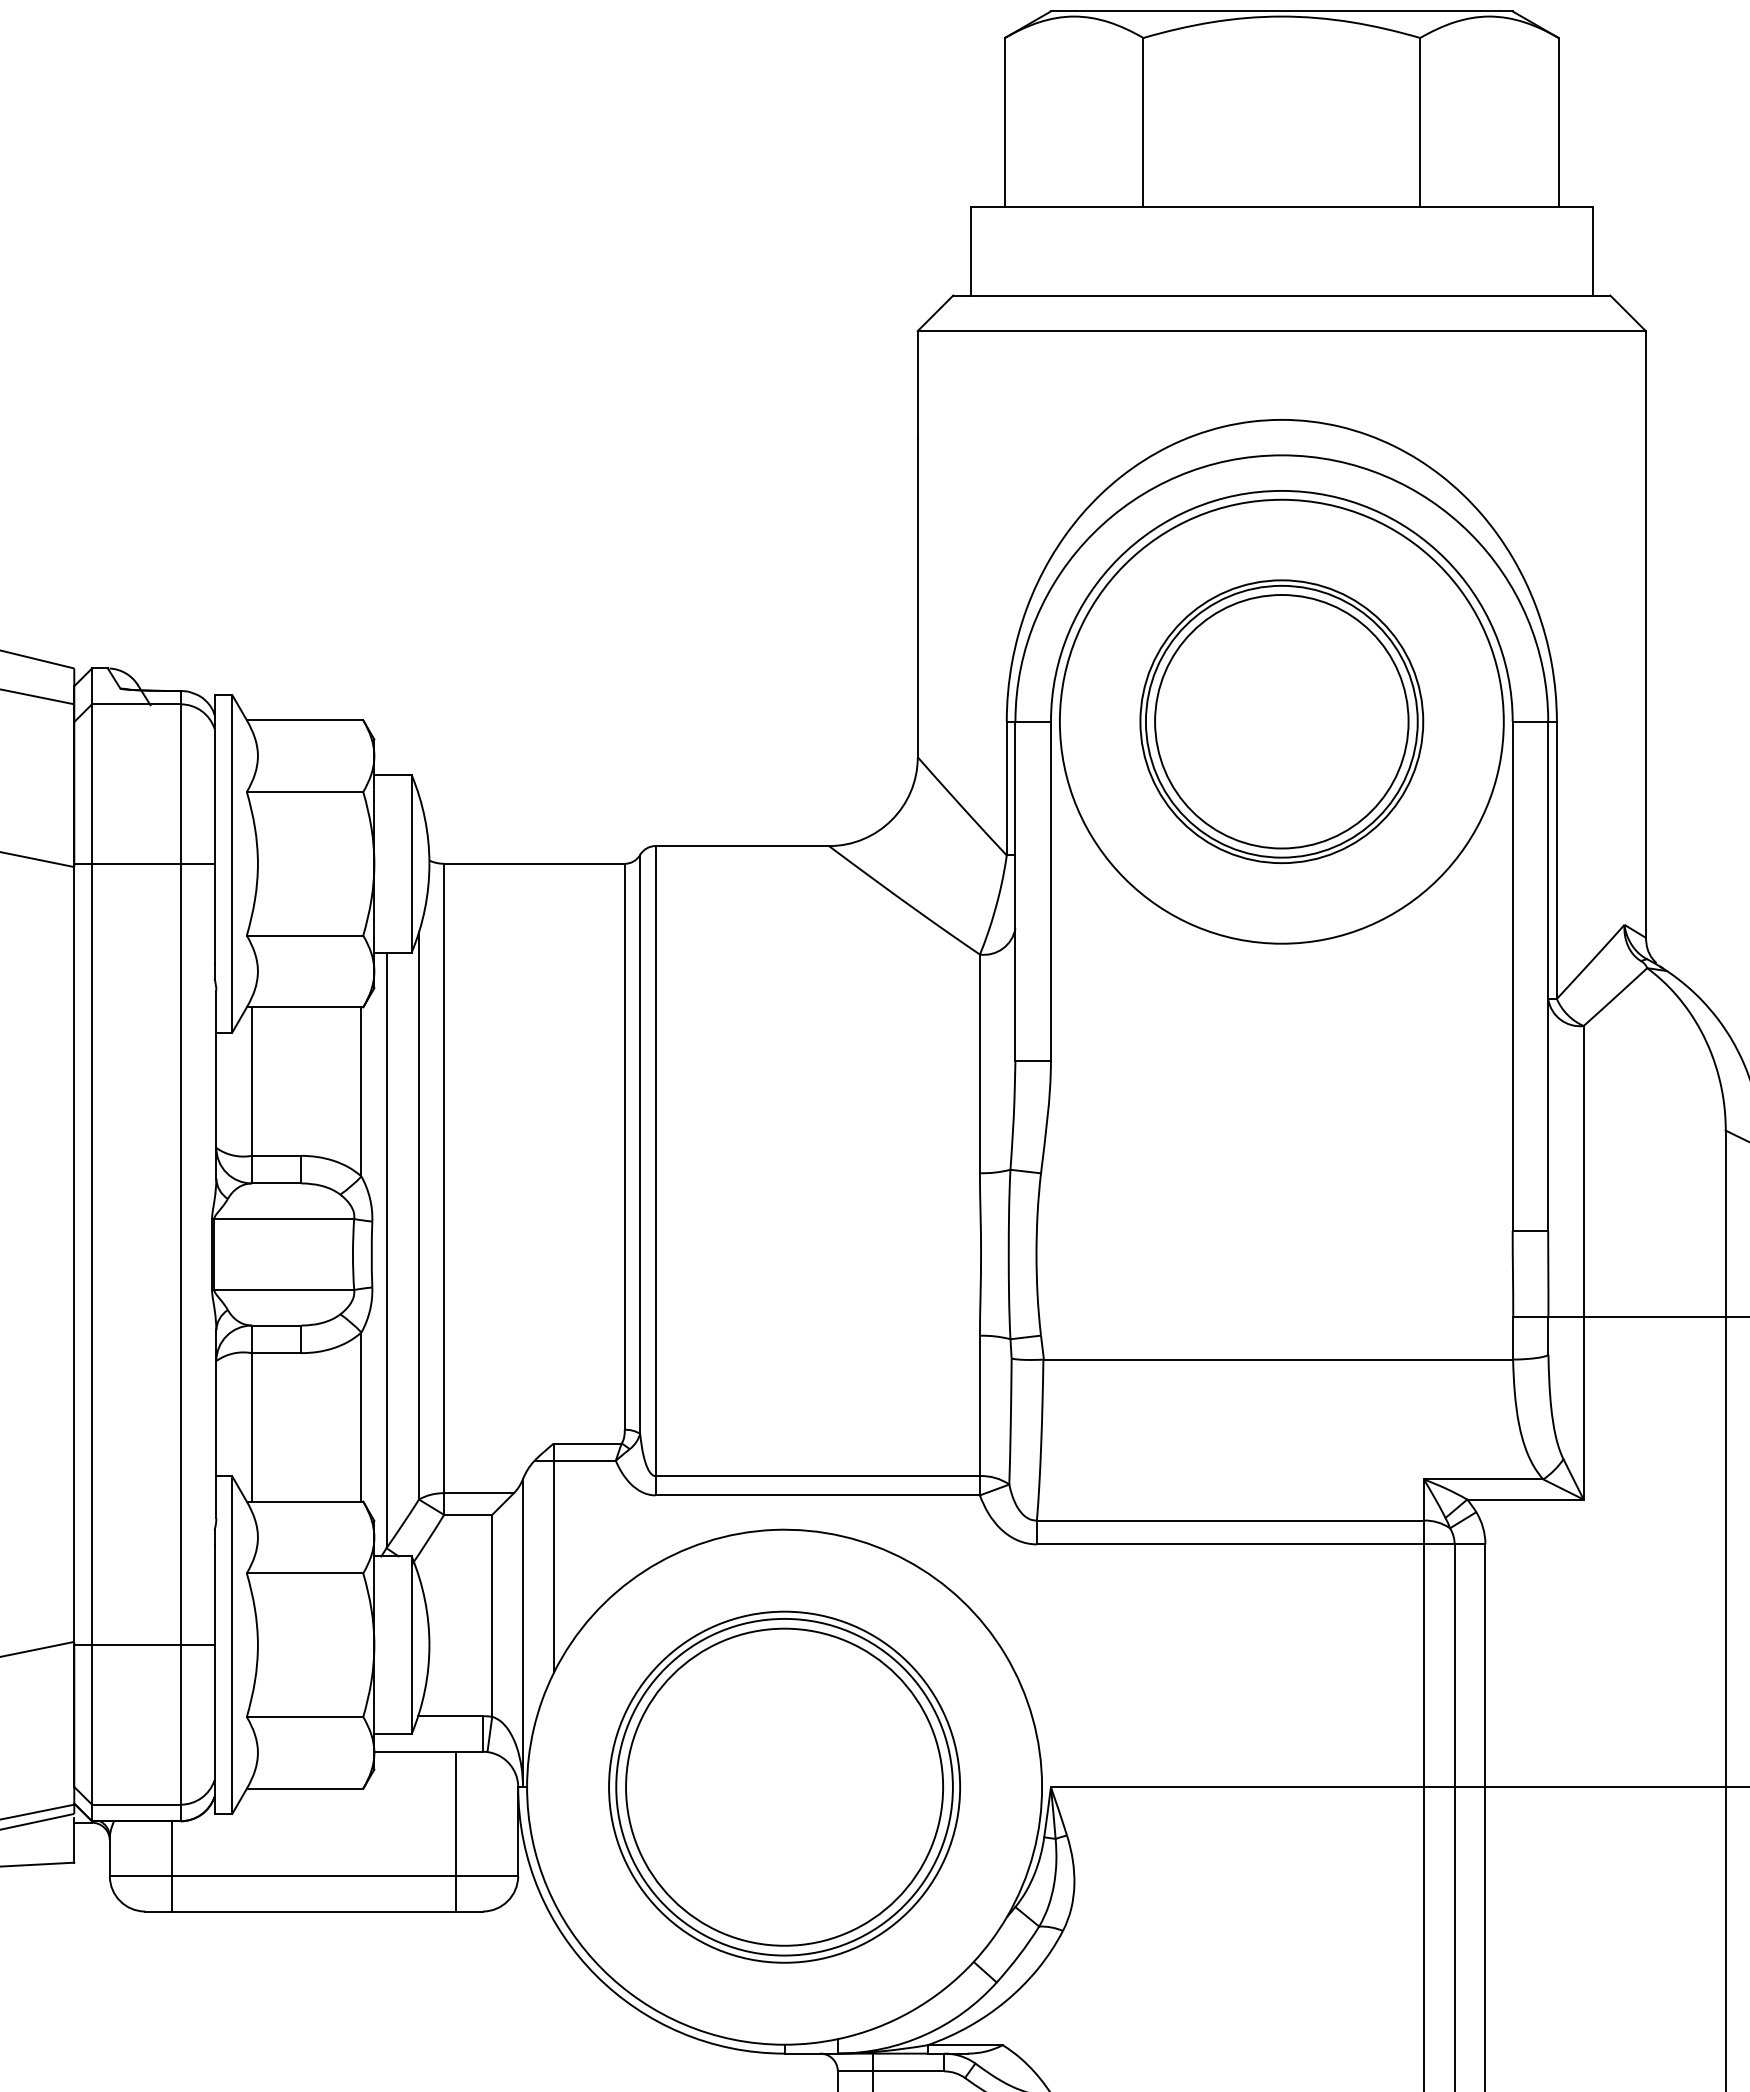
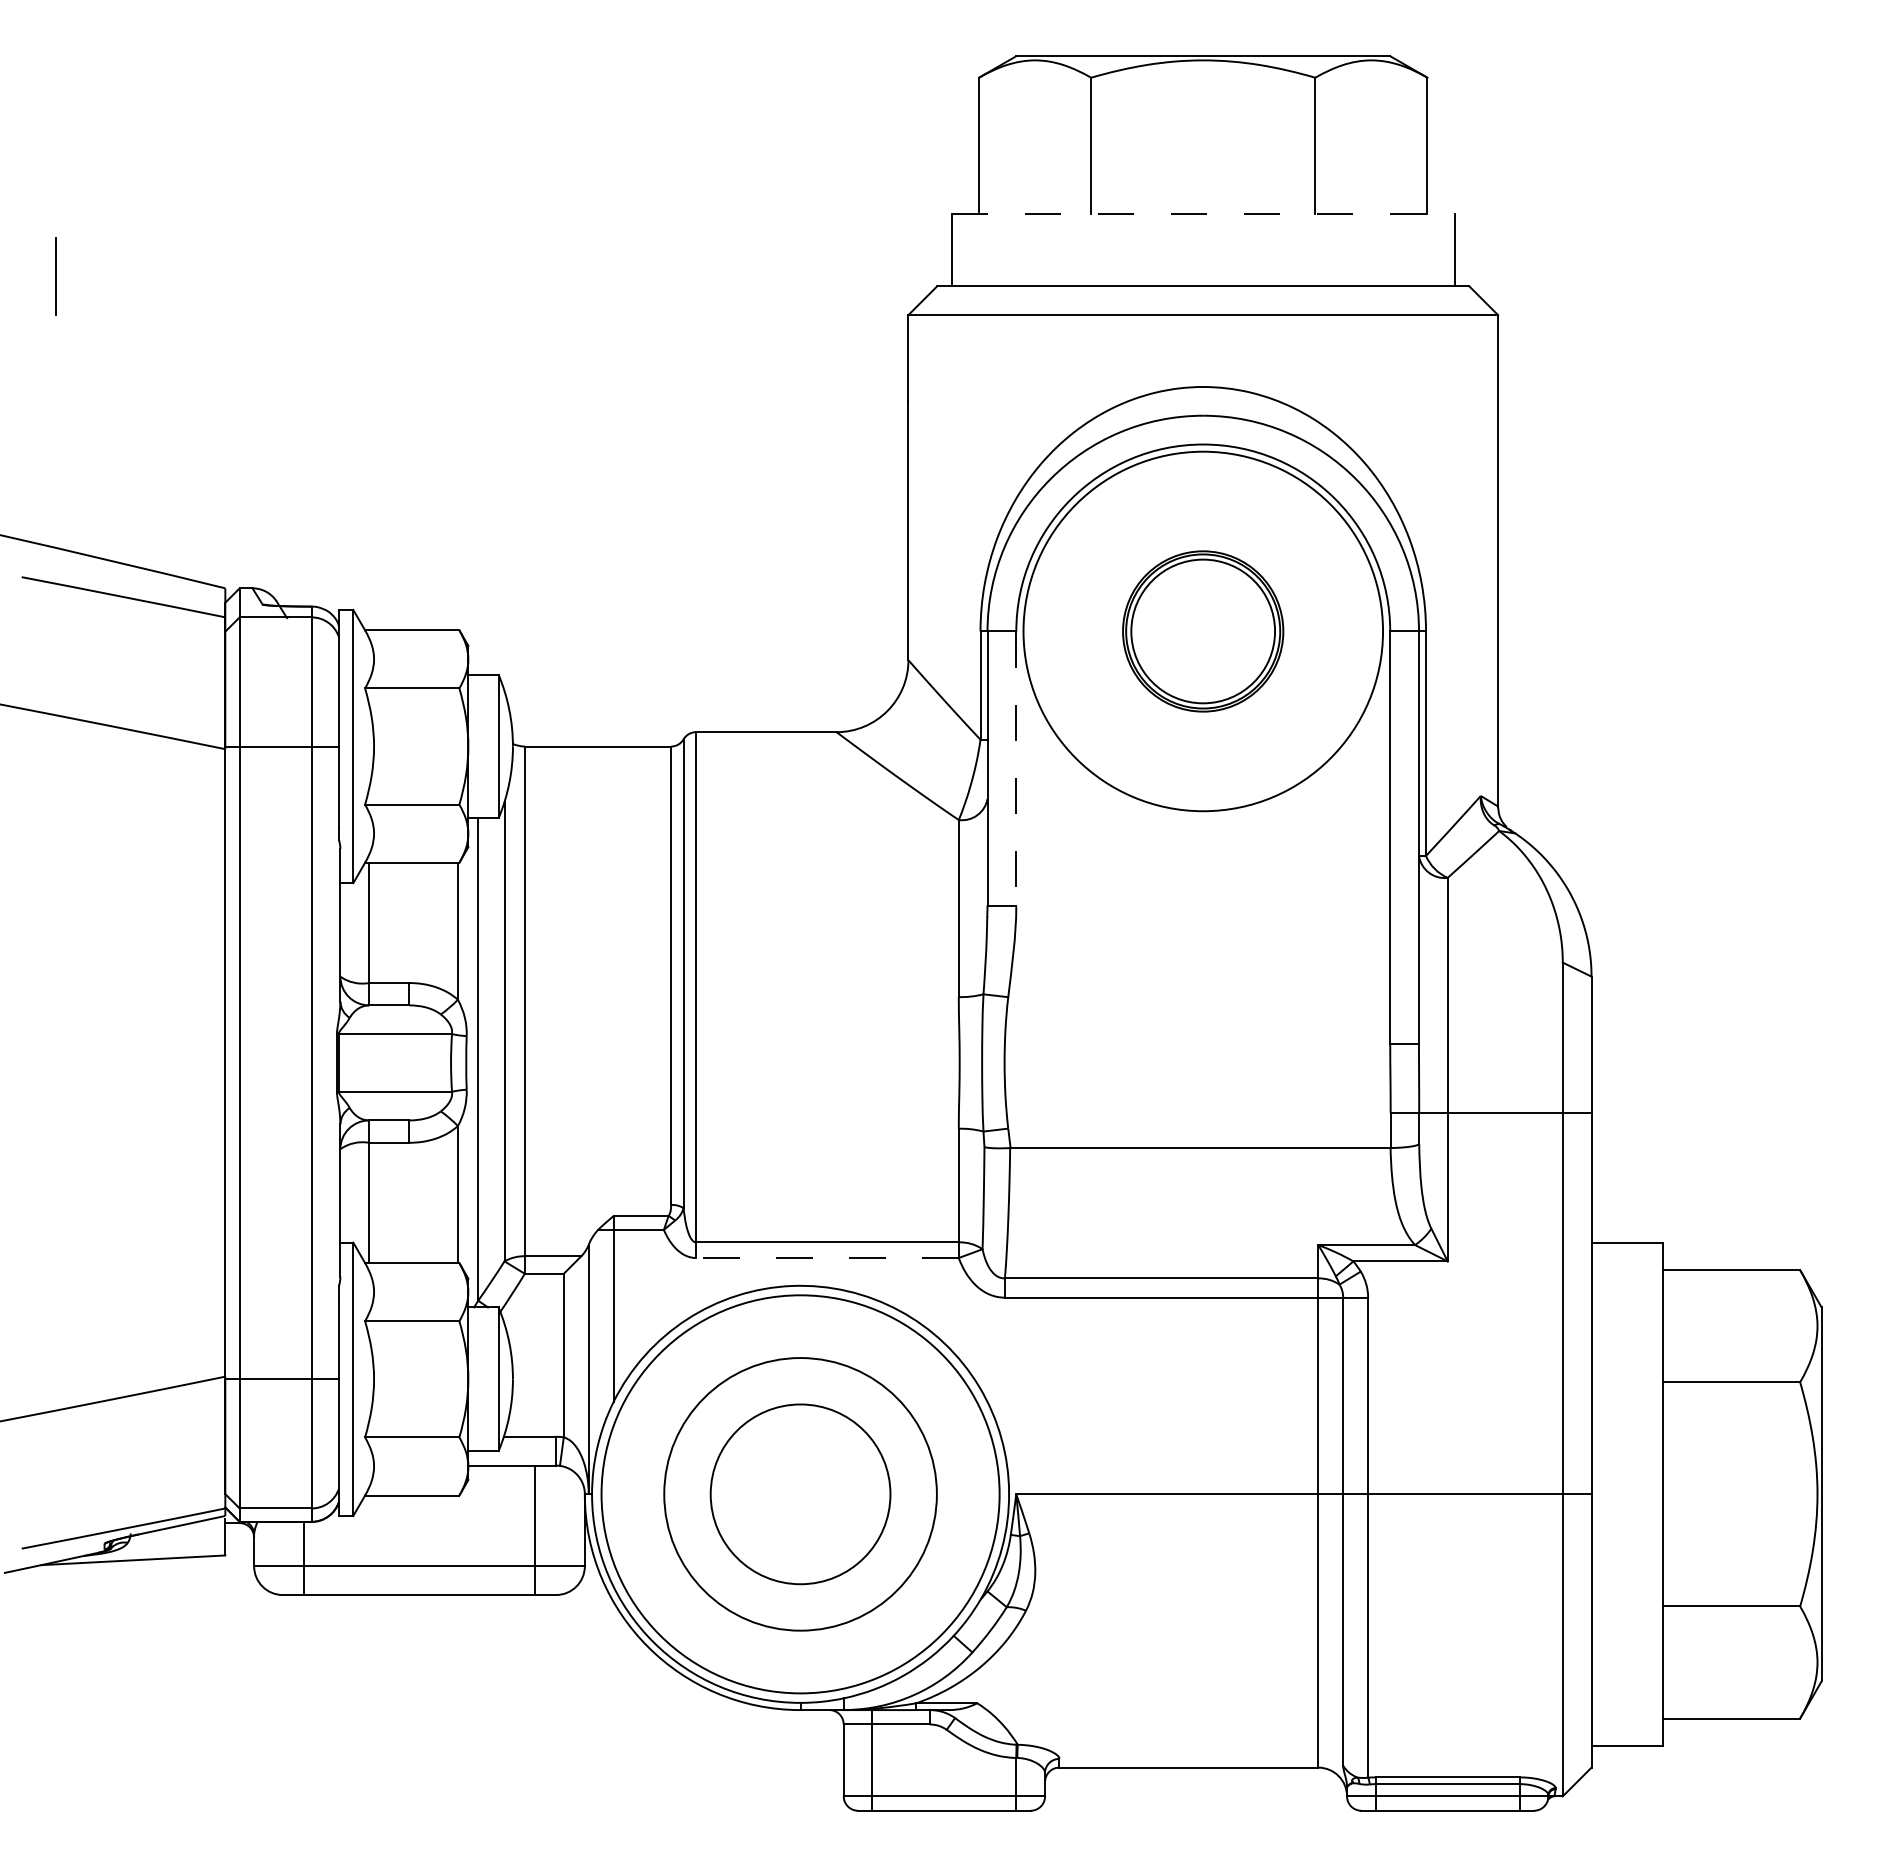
line: (1282, 206) -> (1203, 214), solid -> dashed
part: (1280, 721) -> (1202, 631), size x0.7
line: (1051, 892) -> (1016, 769), solid -> dashed
line: (816, 1495) -> (826, 1258), solid -> dashed
circle: (784, 1786) -> (800, 1493), size x0.7
circle: (784, 1787) -> (800, 1494), size x1.4

